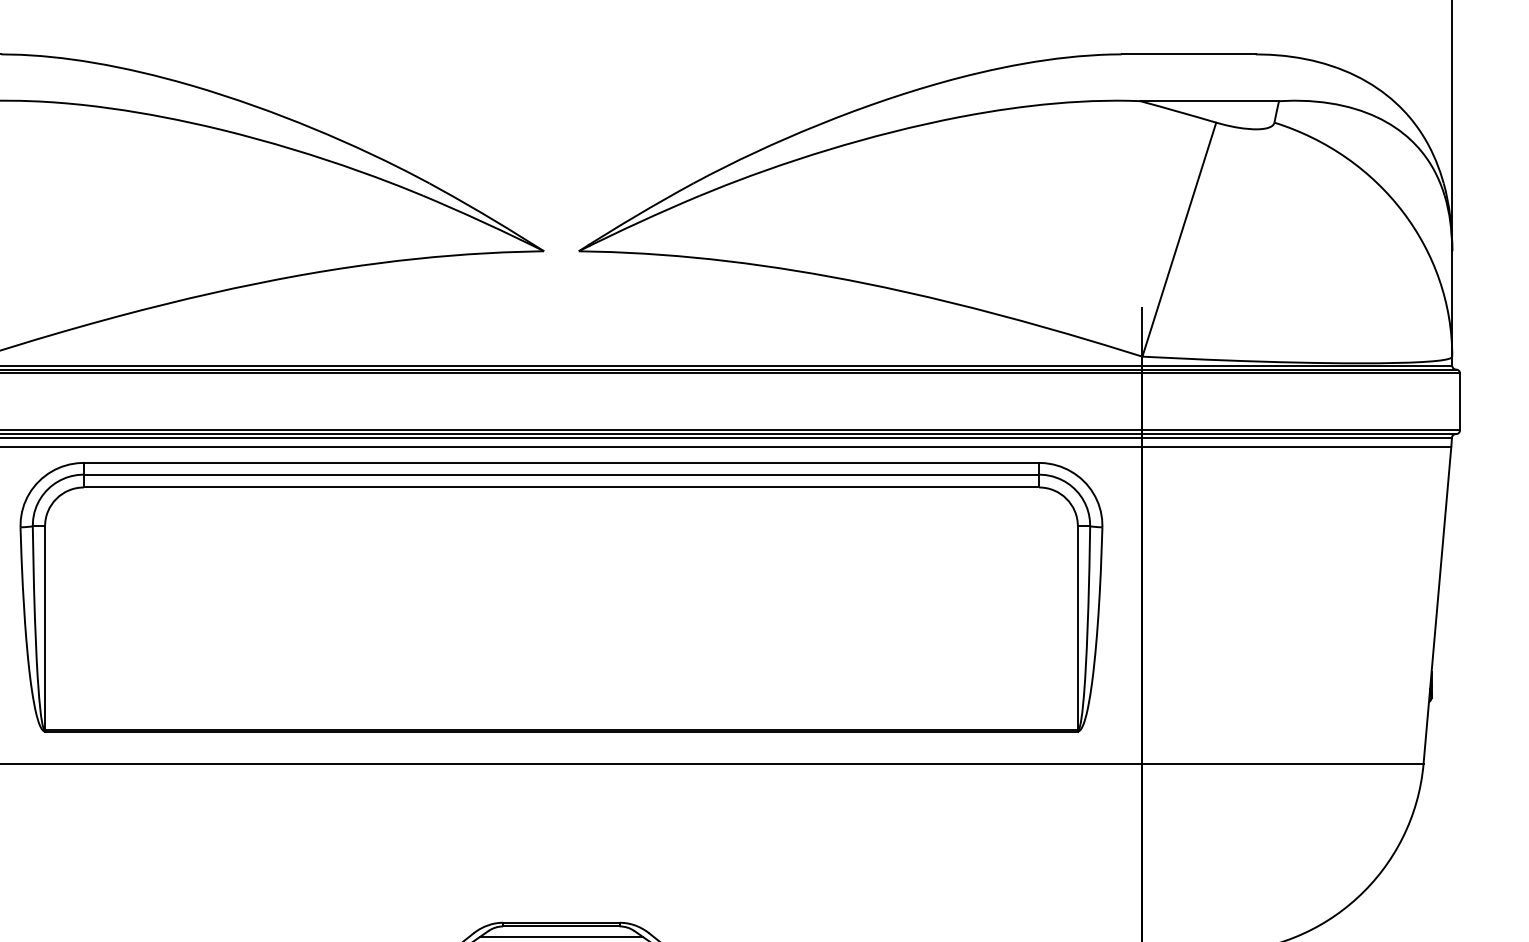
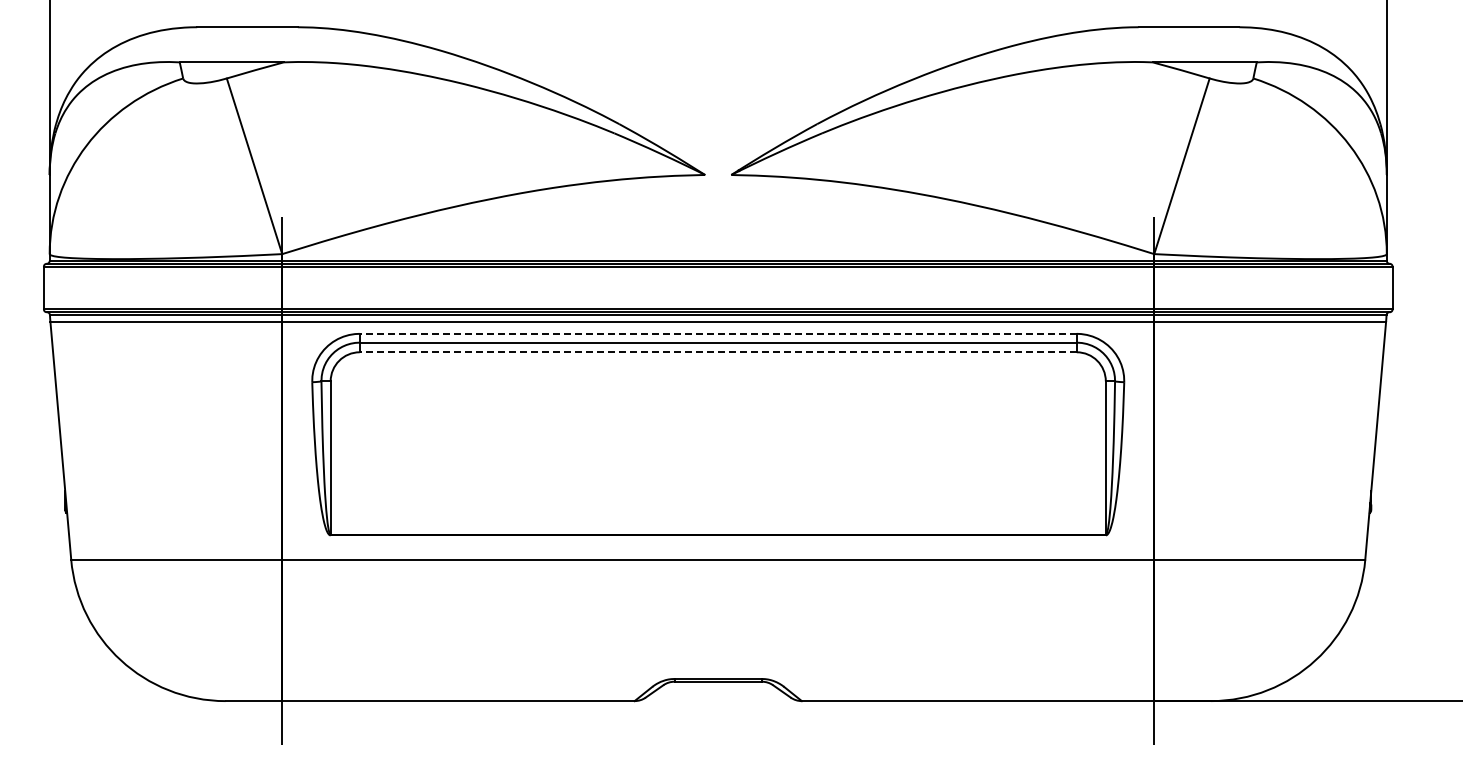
line: (561, 462) -> (718, 333), solid -> dashed
line: (561, 487) -> (718, 352), solid -> dashed
line: (561, 936) -> (718, 689), removed

